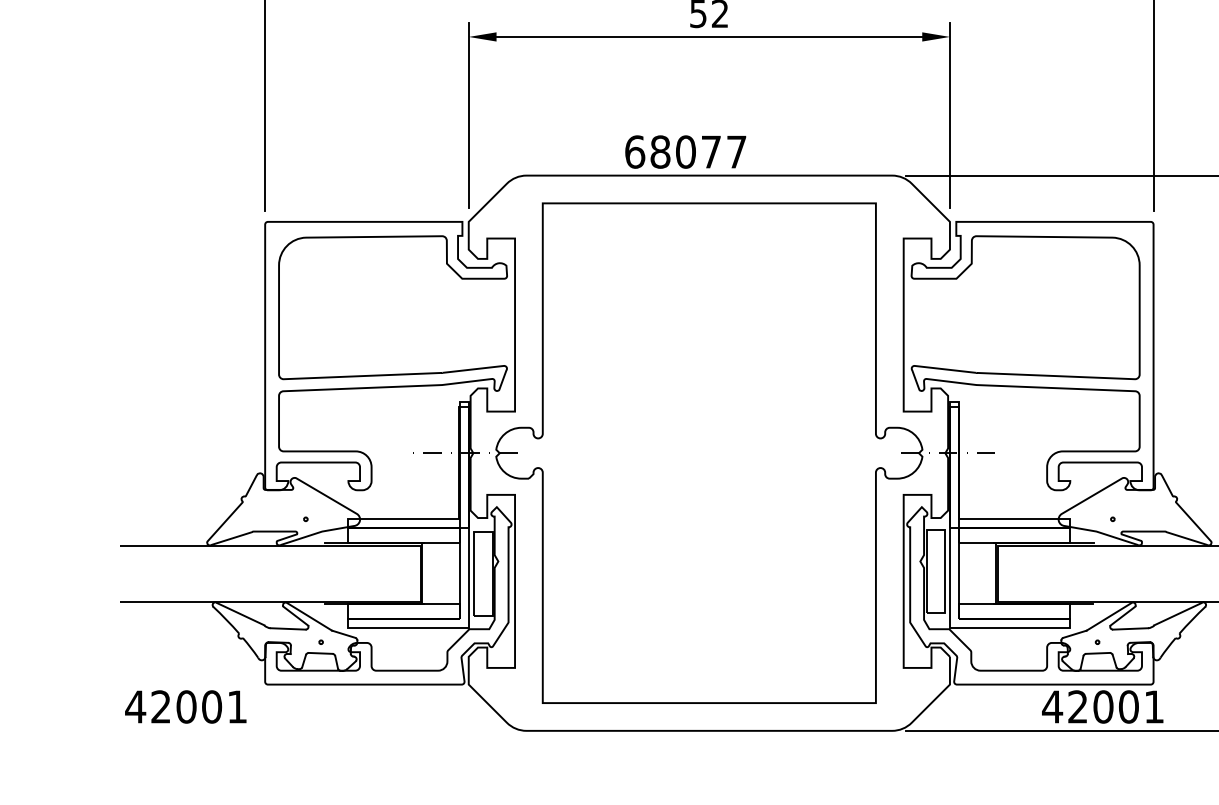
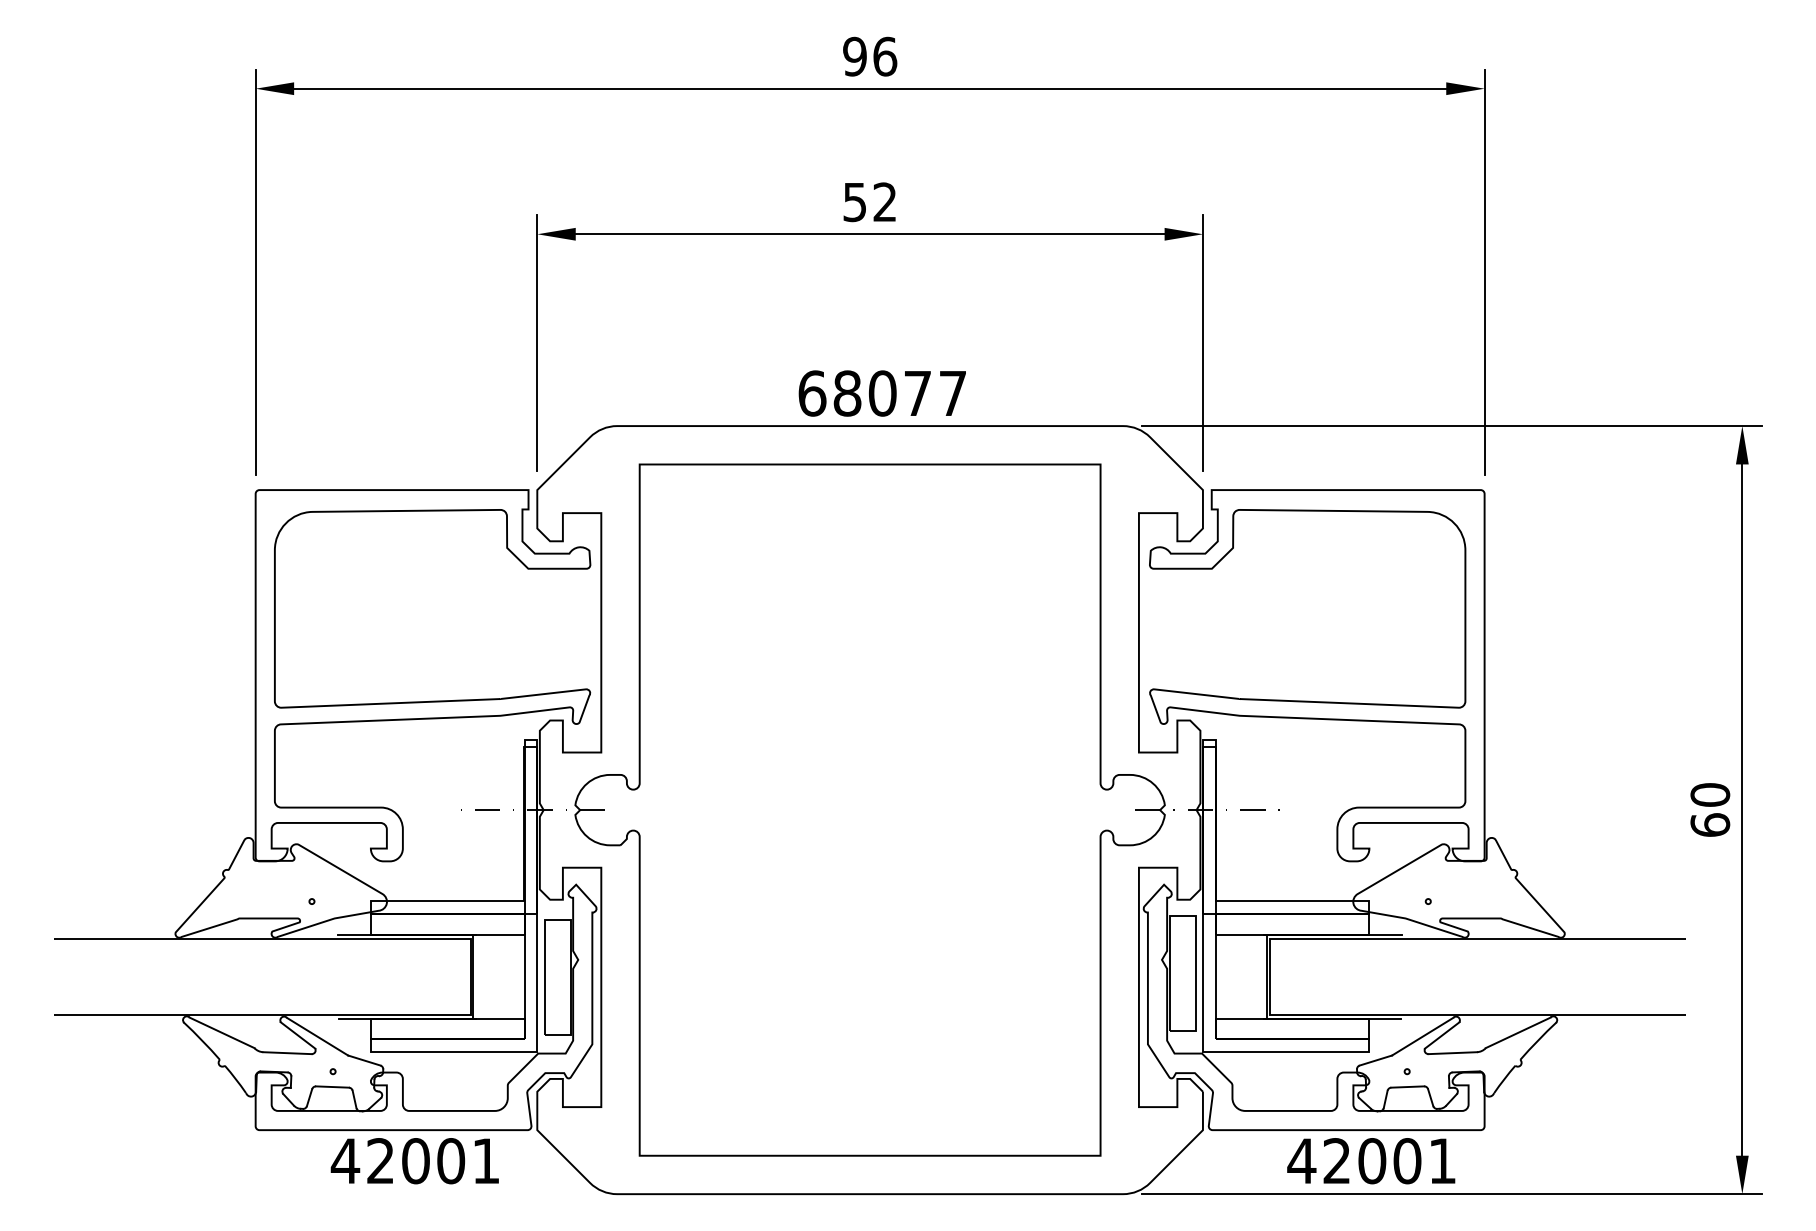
text: (685, 152) -> (881, 393), moved
text: (185, 707) -> (414, 1161), moved
text: (1102, 707) -> (1371, 1161), moved

